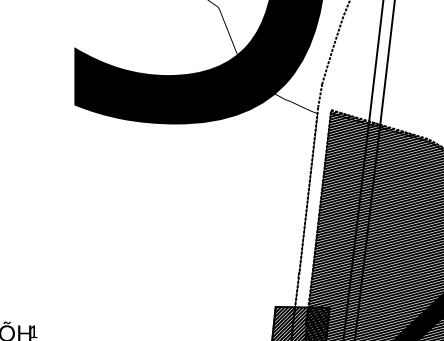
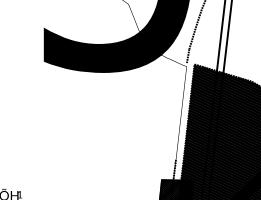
line: (307, 190) -> (180, 111), removed

